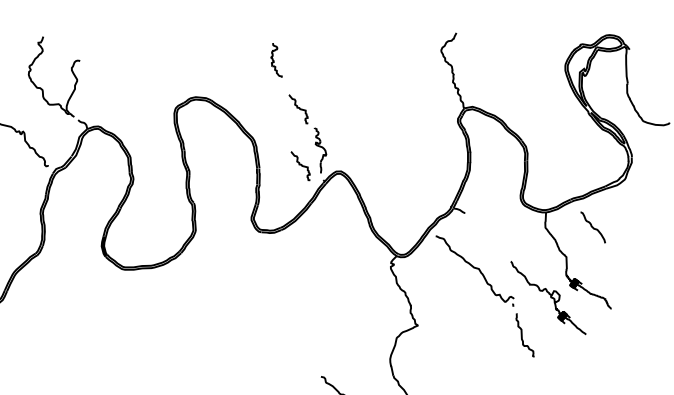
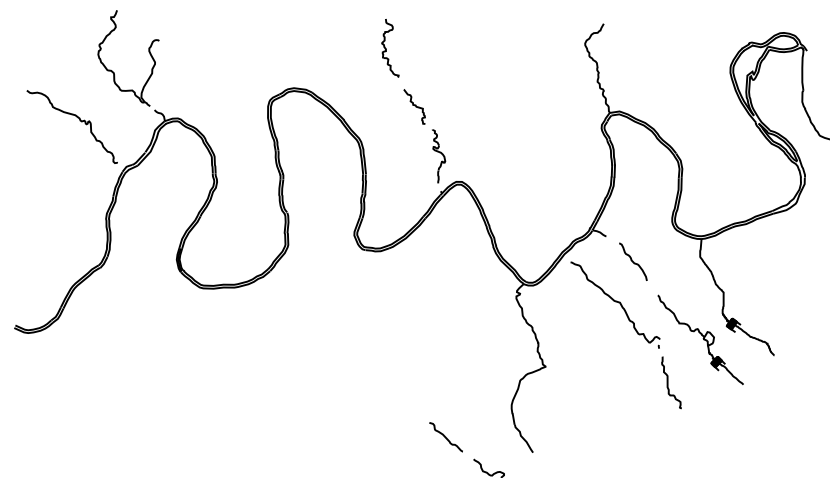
part: (276, 60) -> (390, 48), size x1.43
part: (300, 165) -> (414, 173), removed
curve: (593, 227) -> (633, 261), moved

